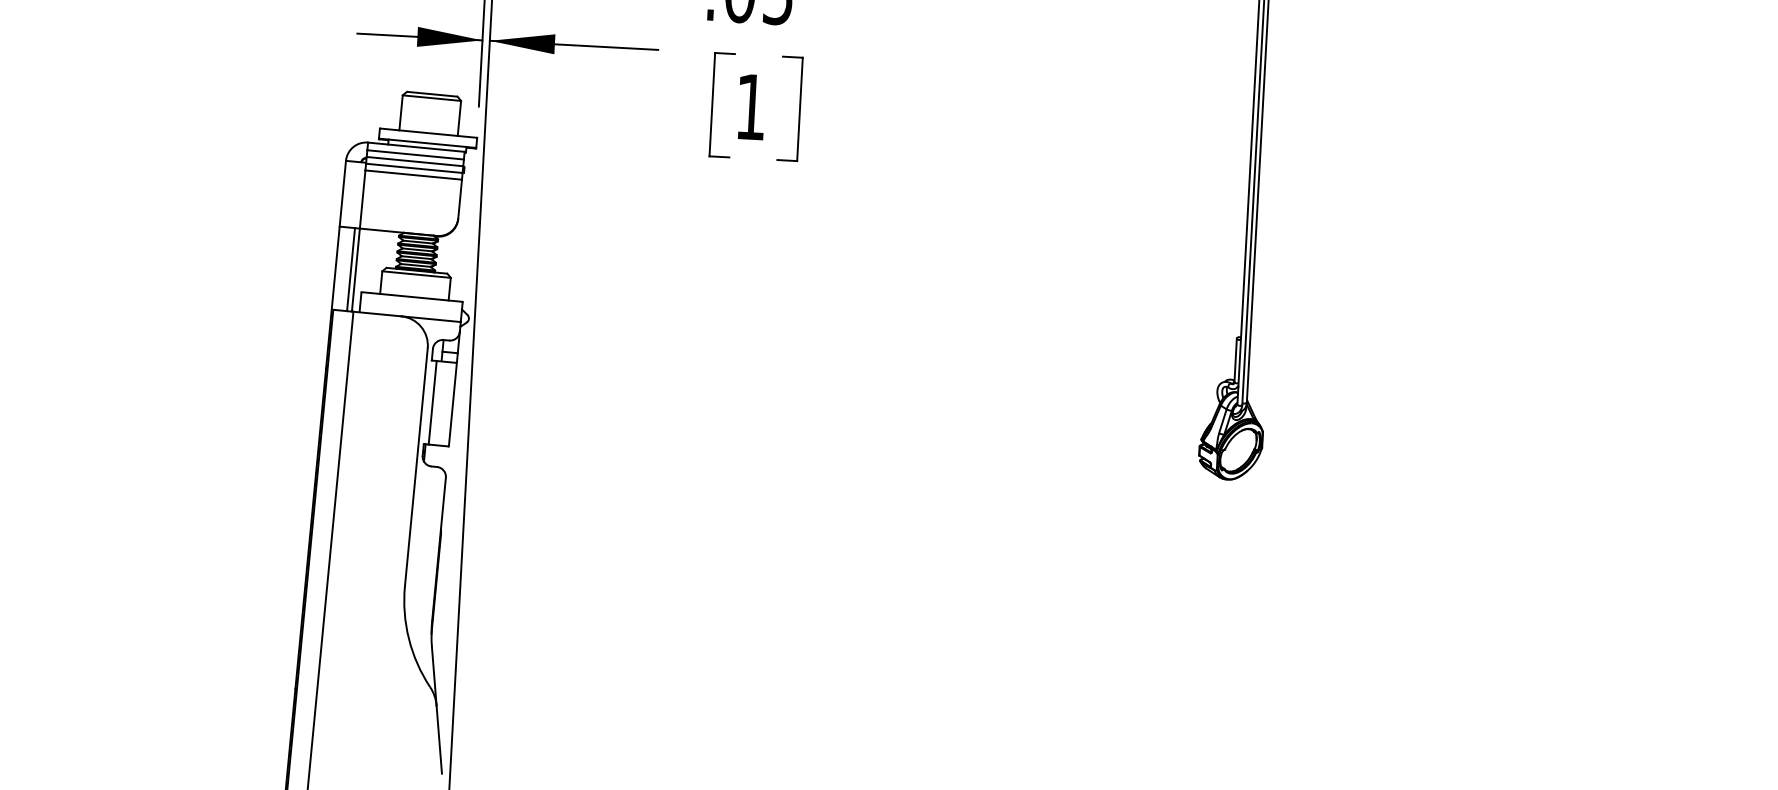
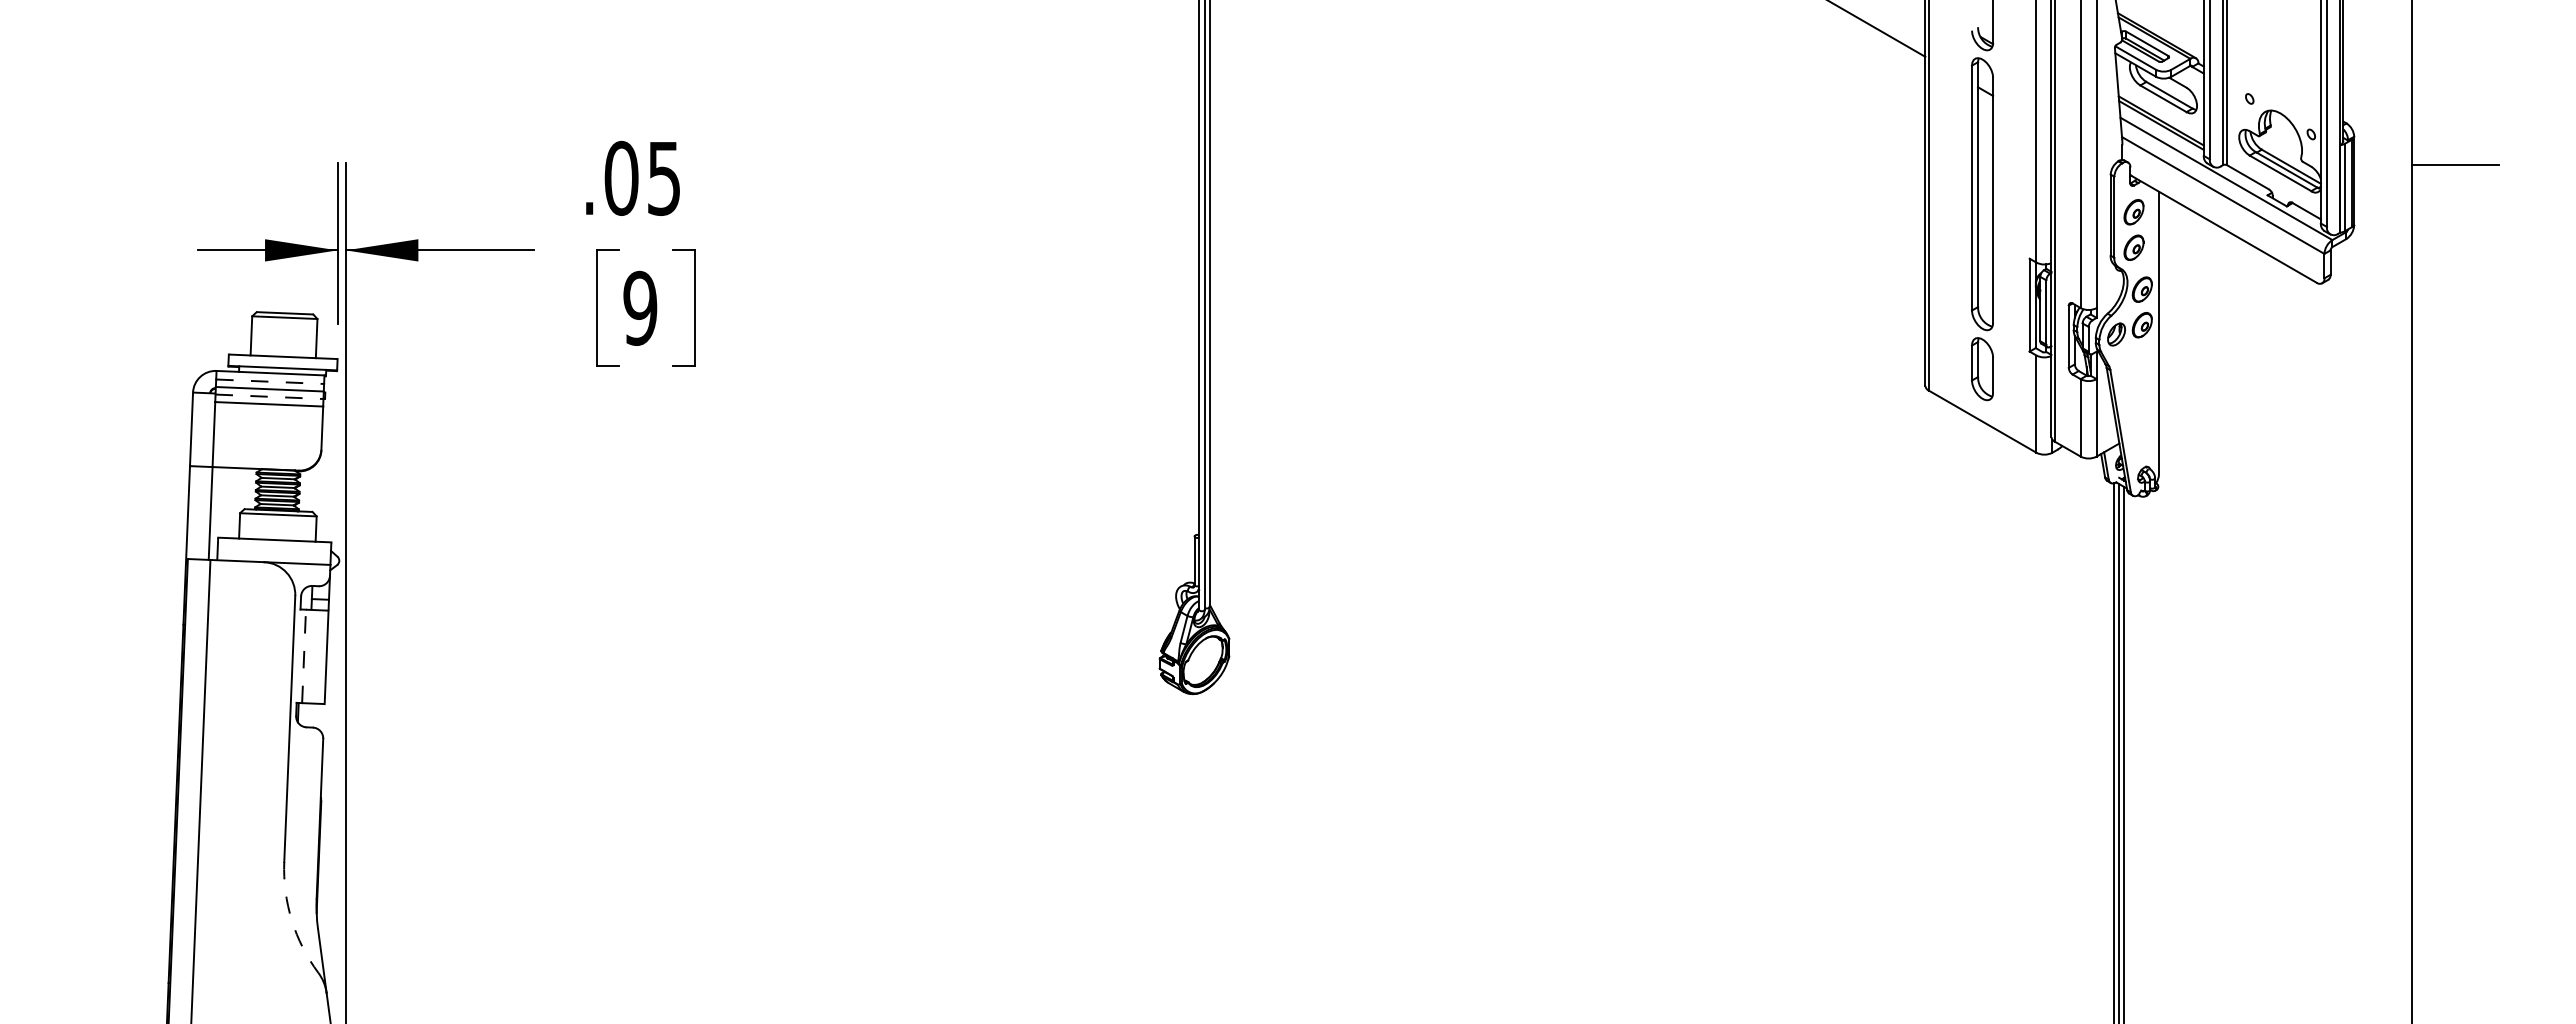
text: (751, 106) -> (640, 307), 1 -> 9
line: (415, 154) -> (270, 381), solid -> dashed
line: (415, 168) -> (270, 396), solid -> dashed
line: (351, 268) -> (205, 512), removed
line: (433, 402) -> (304, 656), solid -> dashed
arc: (408, 638) -> (291, 920), solid -> dashed

